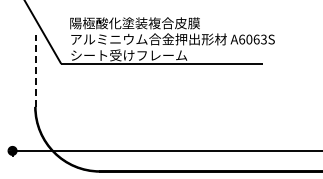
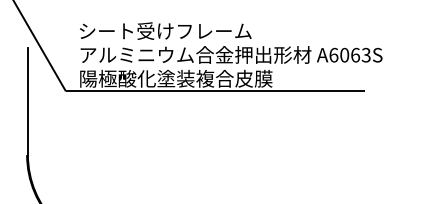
text: (134, 23) -> (174, 31), 陽極酸化塗装複合皮膜 -> シート受けフレーム
text: (135, 55) -> (175, 78), シート受けフレーム -> 陽極酸化塗装複合皮膜
line: (35, 70) -> (27, 101), dashed -> solid

